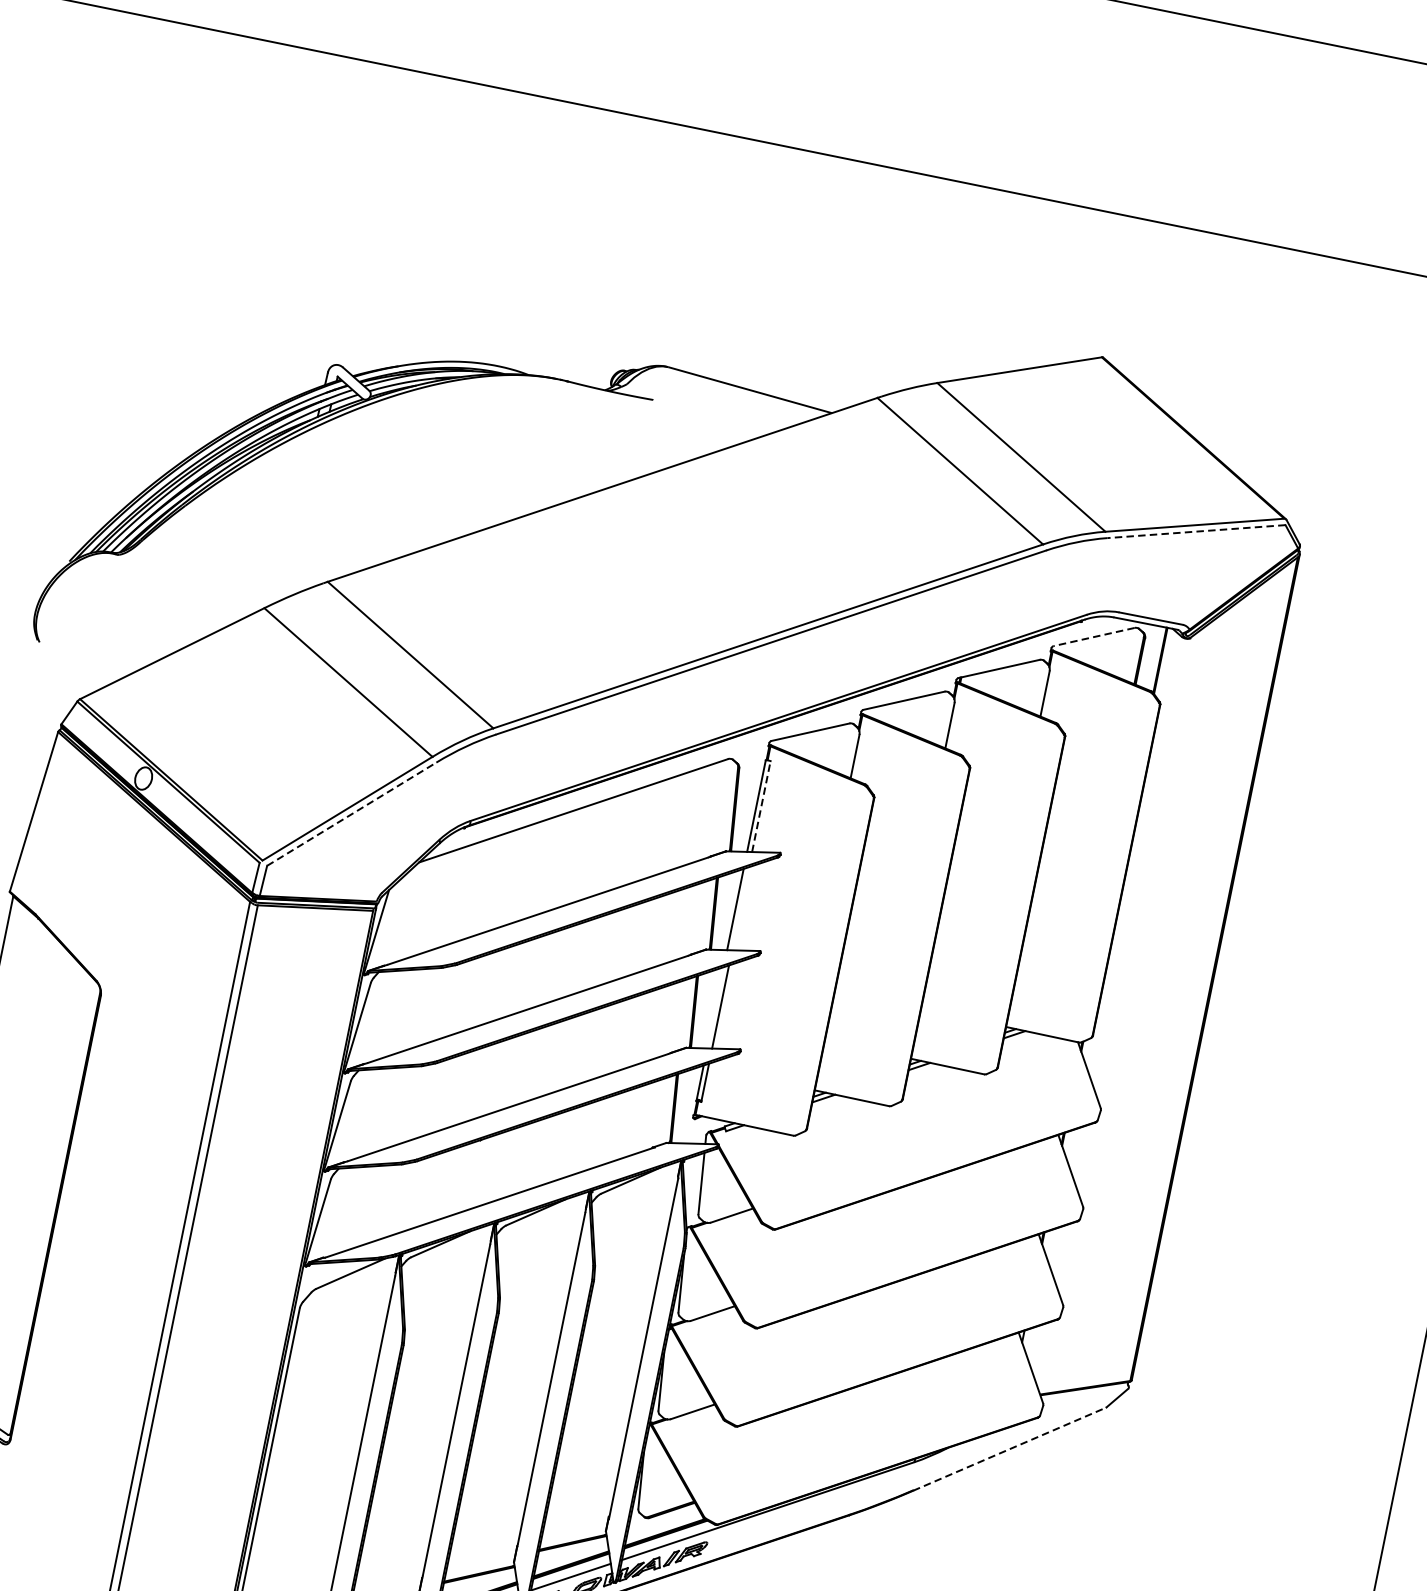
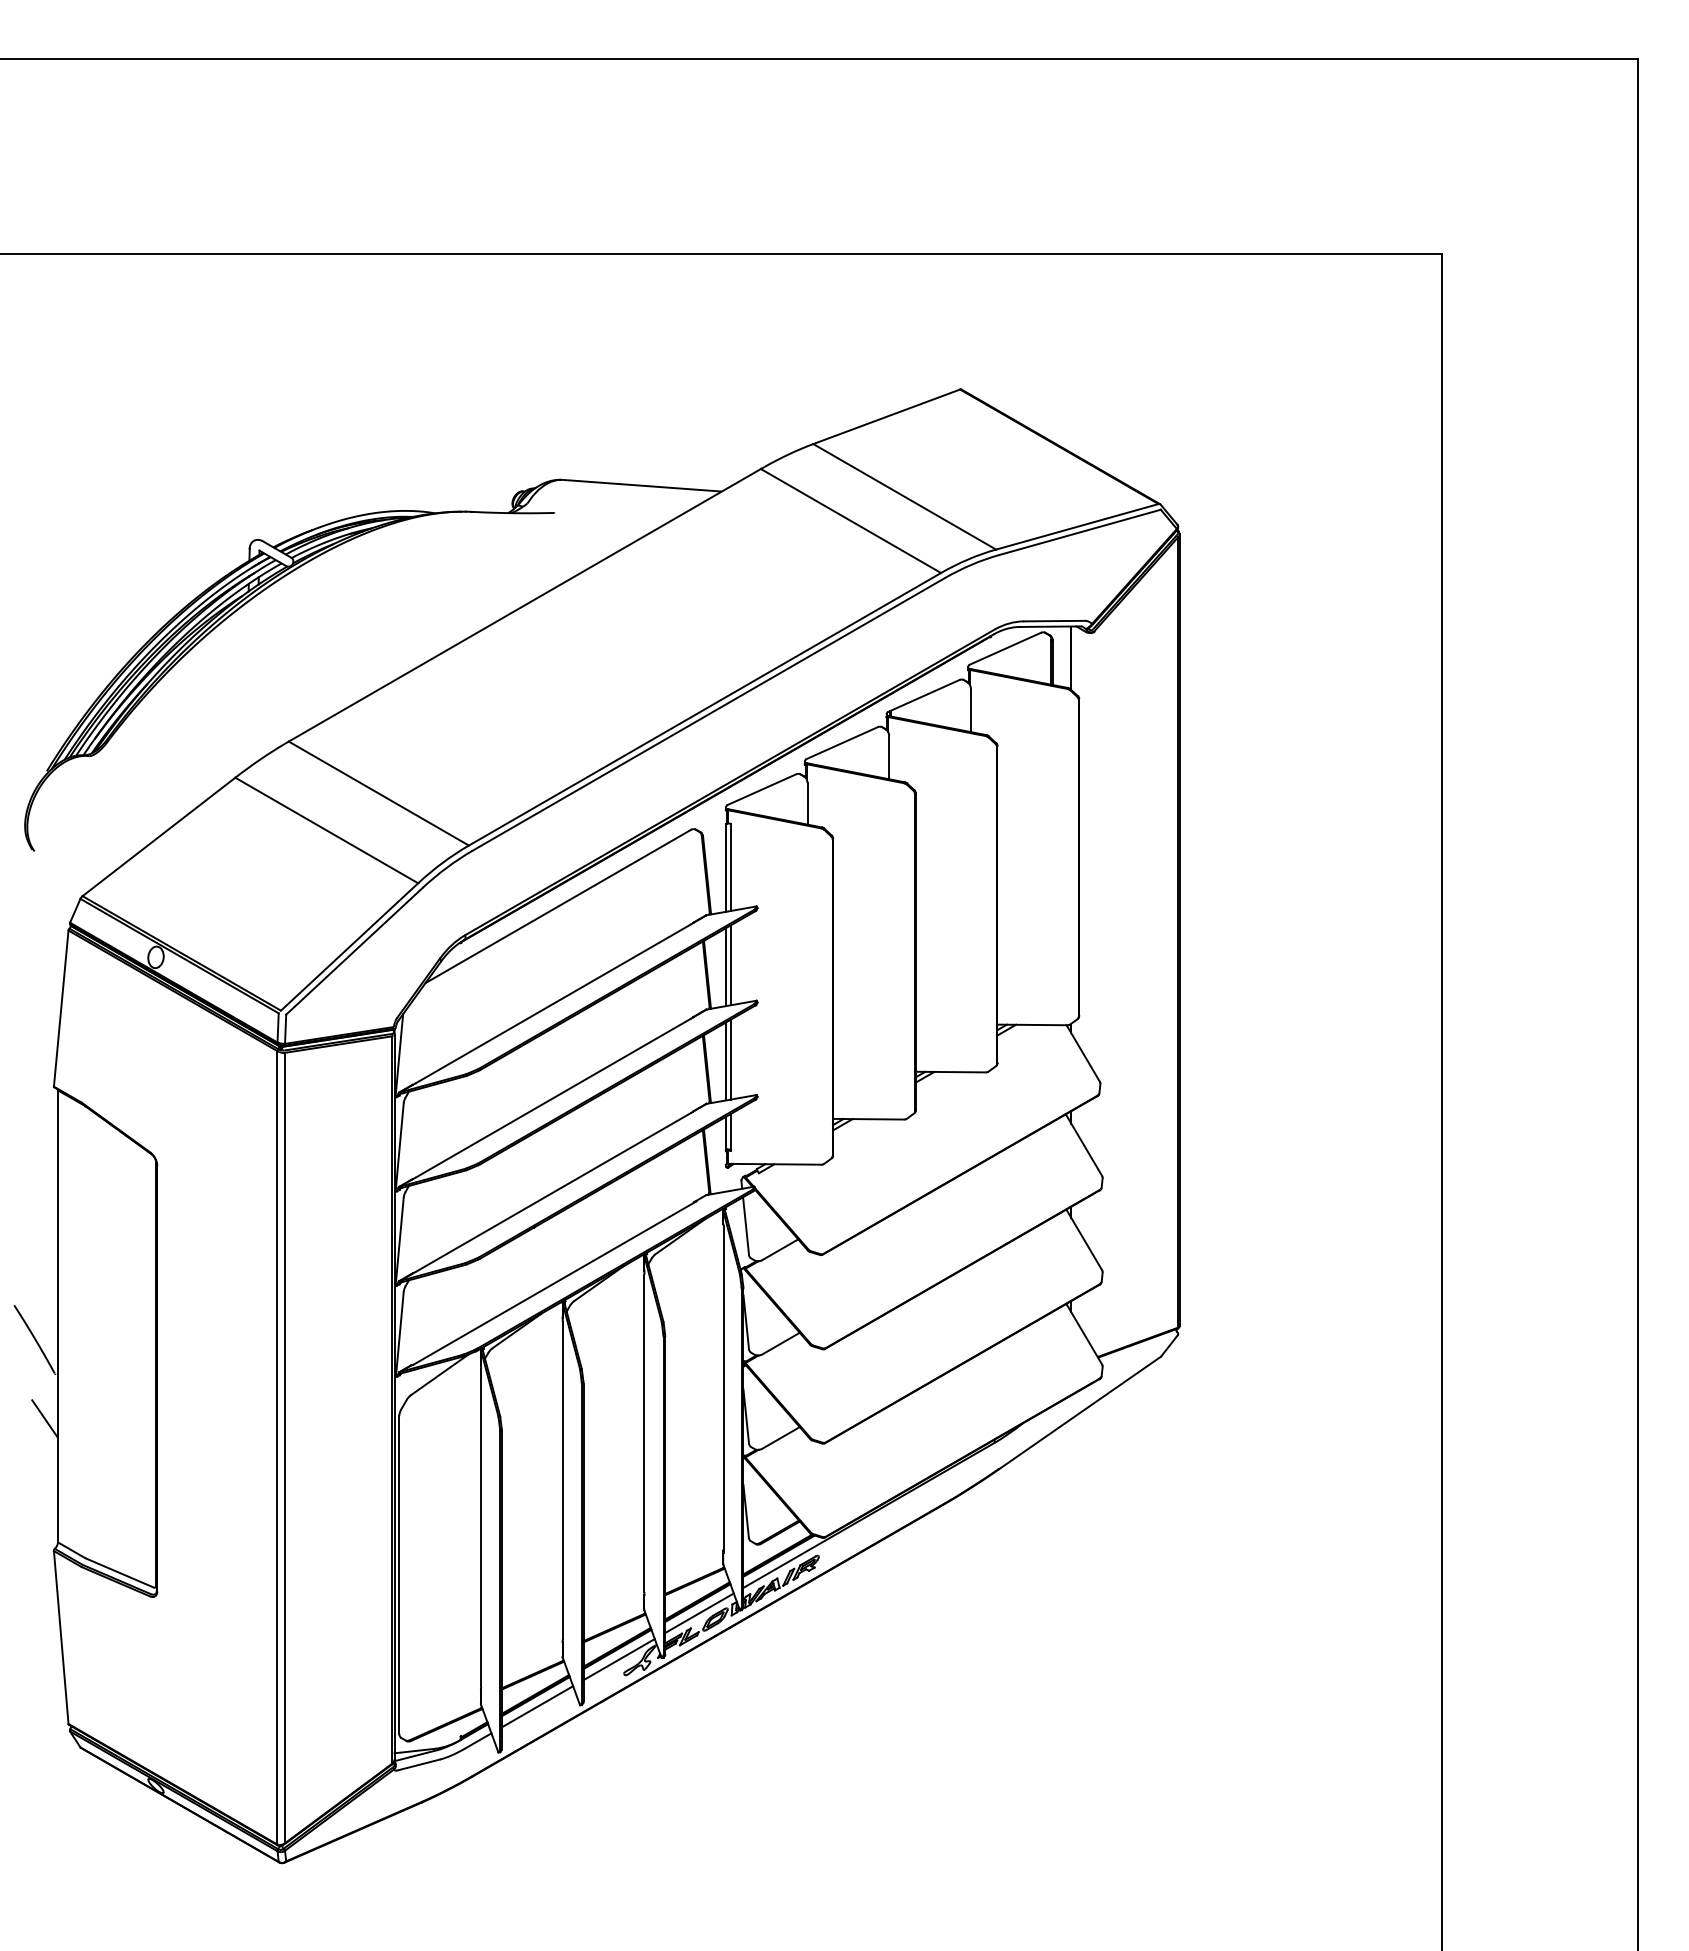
line: (1196, 531) -> (1080, 532), dashed -> solid
line: (1093, 636) -> (1004, 648), dashed -> solid
line: (761, 806) -> (730, 867), dashed -> solid
line: (351, 813) -> (354, 950), dashed -> solid
line: (740, 908) -> (730, 965), added
line: (714, 1007) -> (725, 1061), added
line: (1009, 1449) -> (1079, 1413), dashed -> solid

